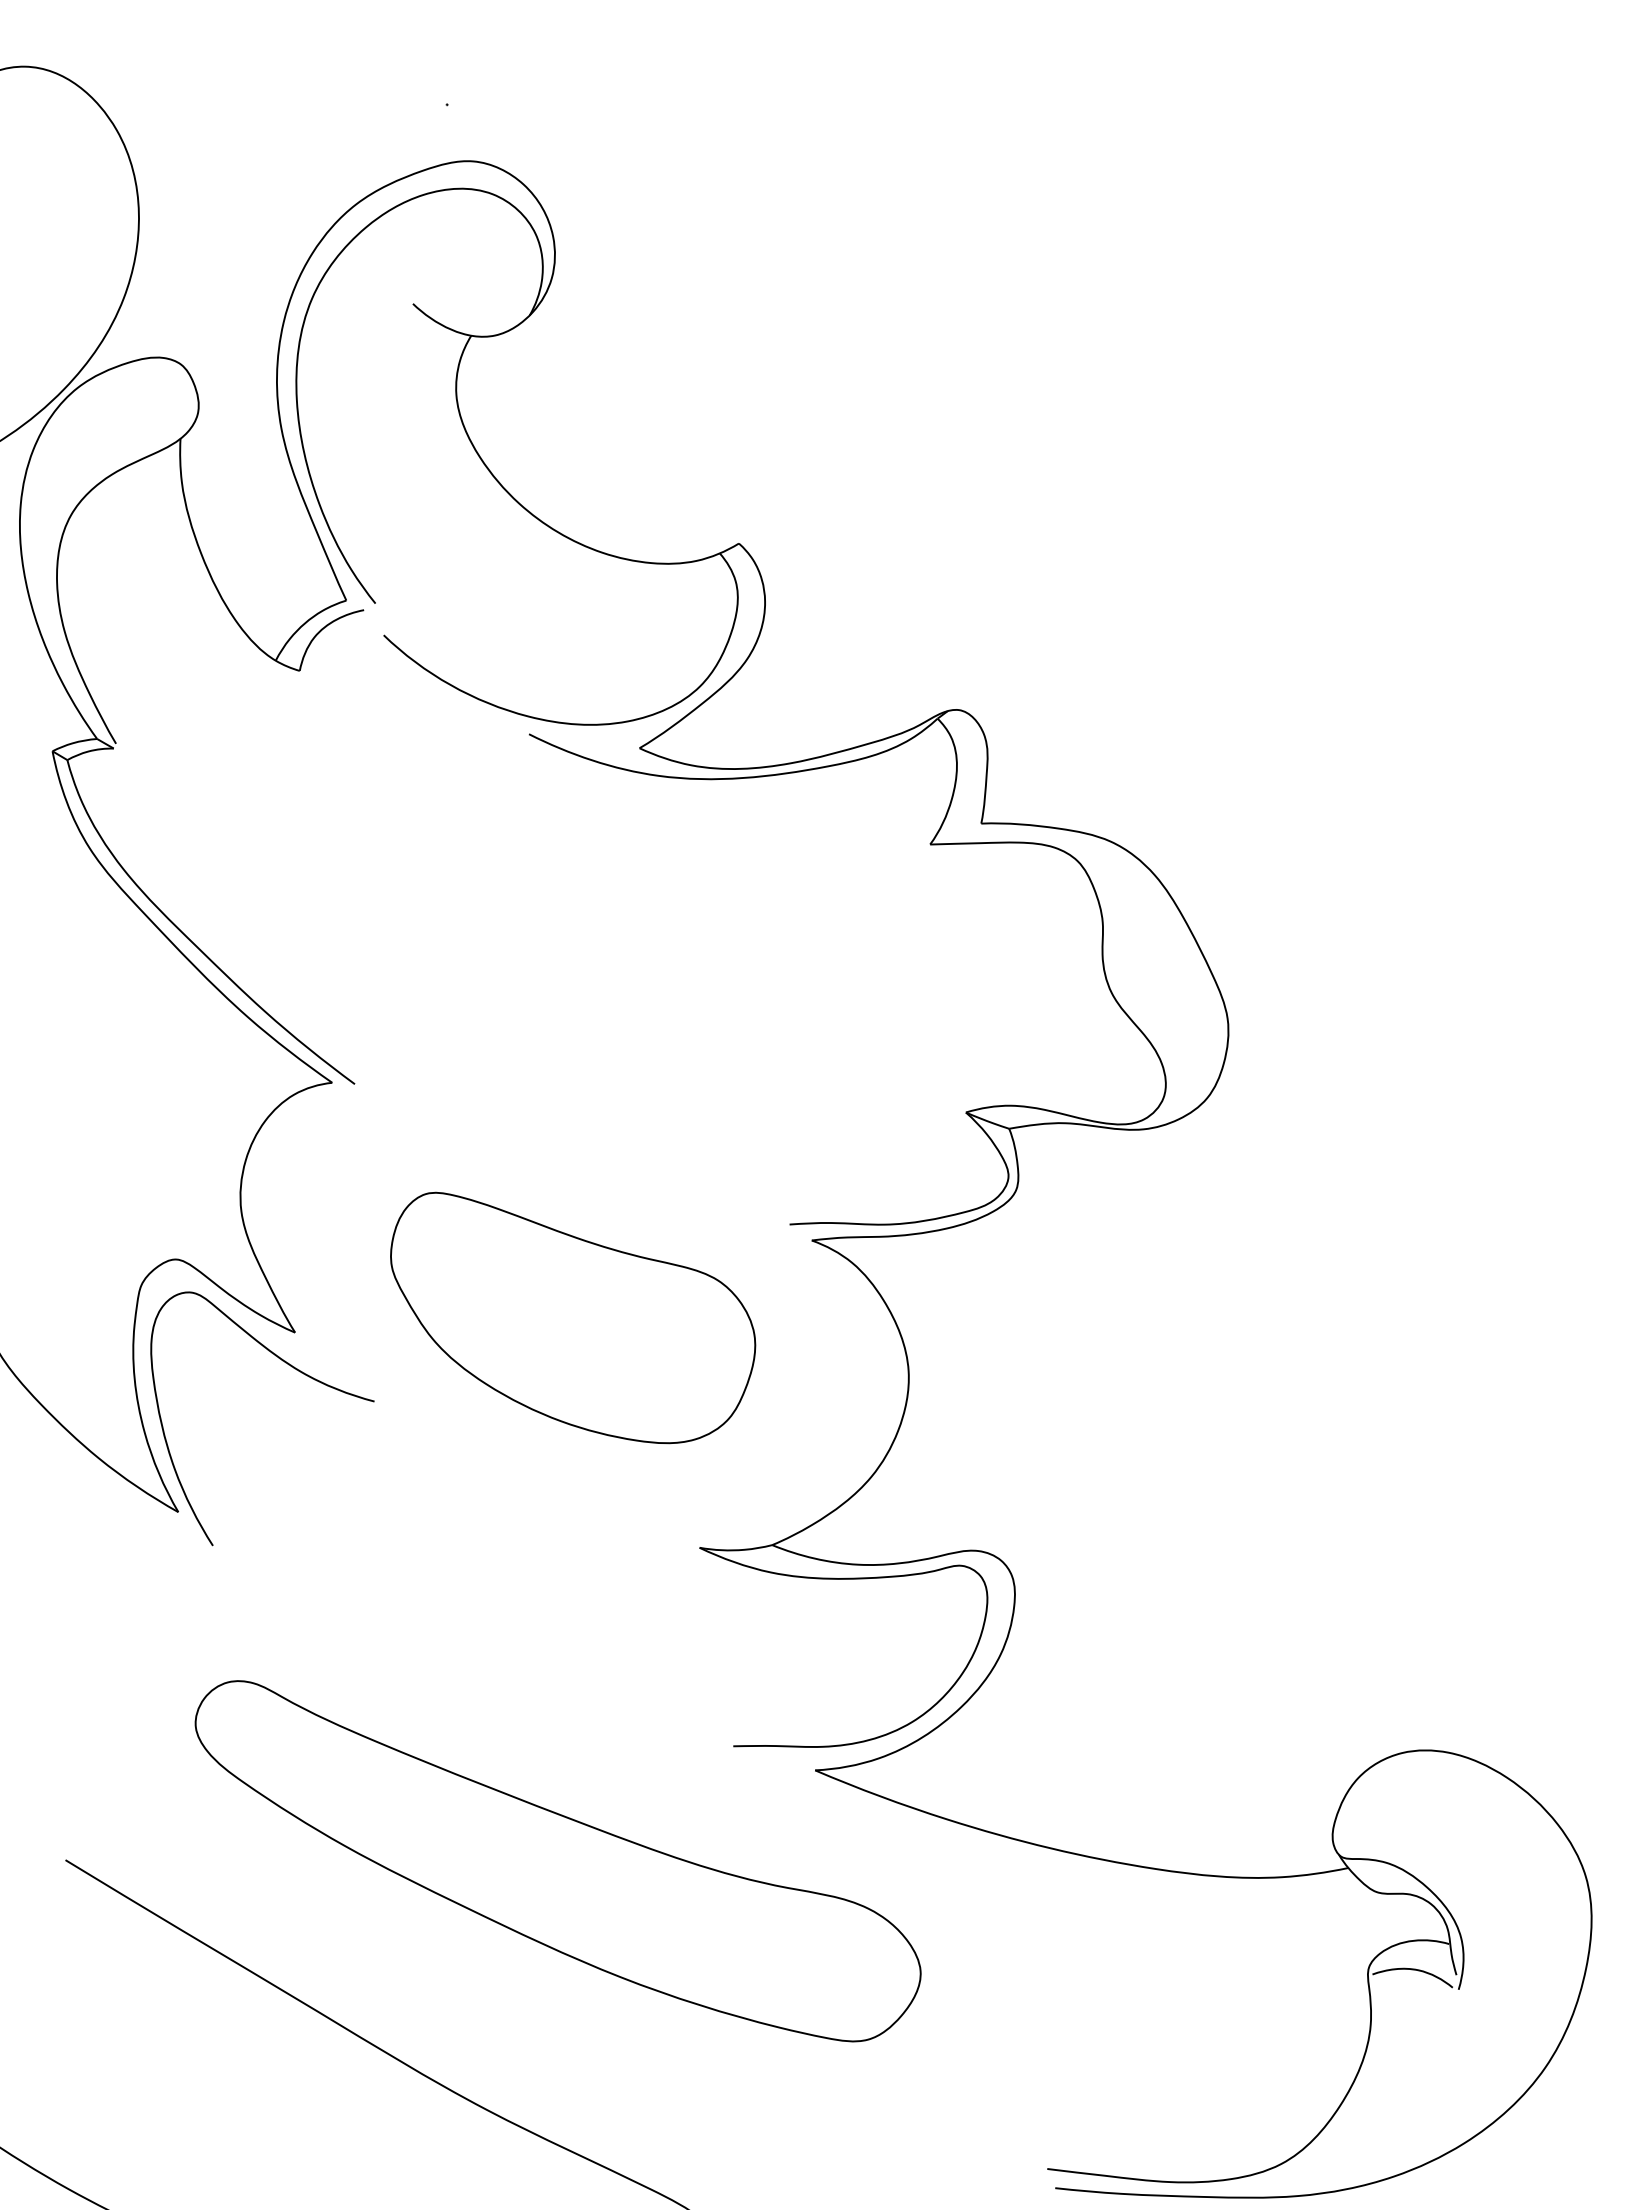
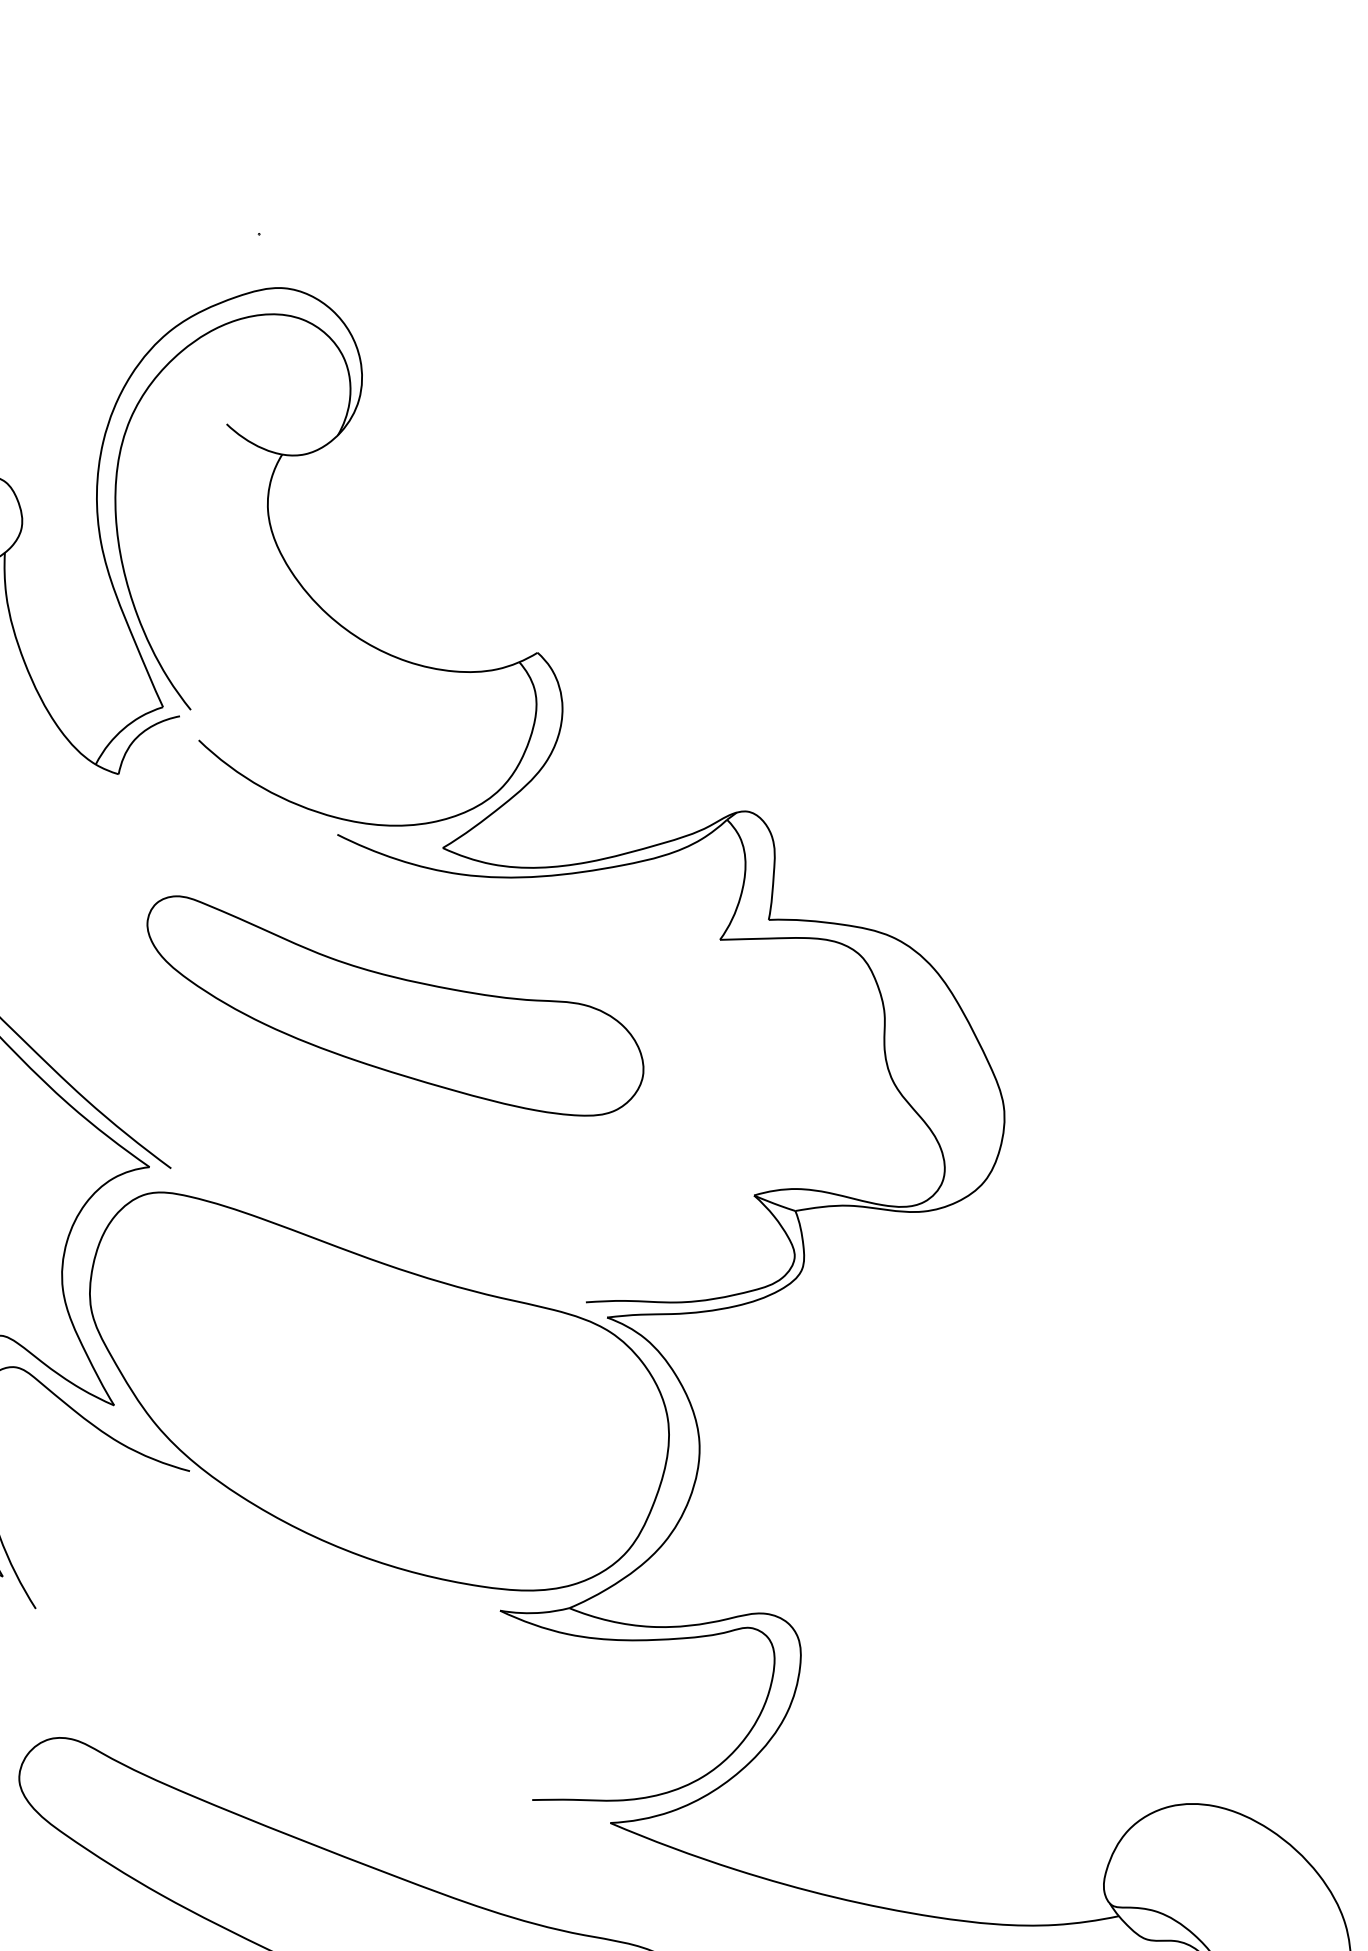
part: (589, 913) -> (395, 1005), added
part: (572, 1317) -> (378, 1391), size x1.67

